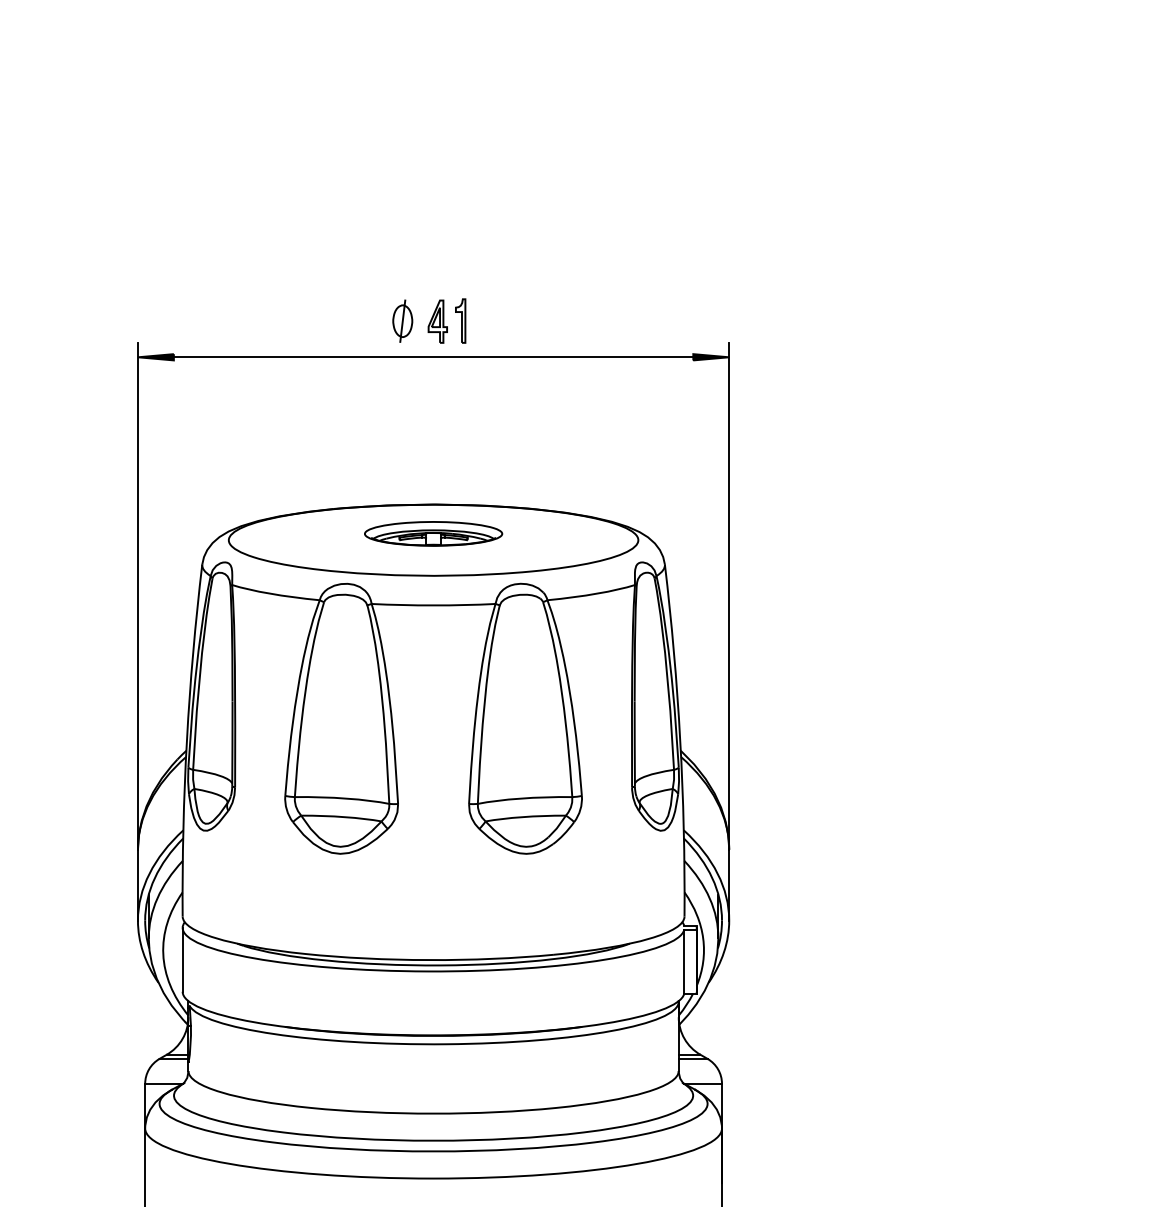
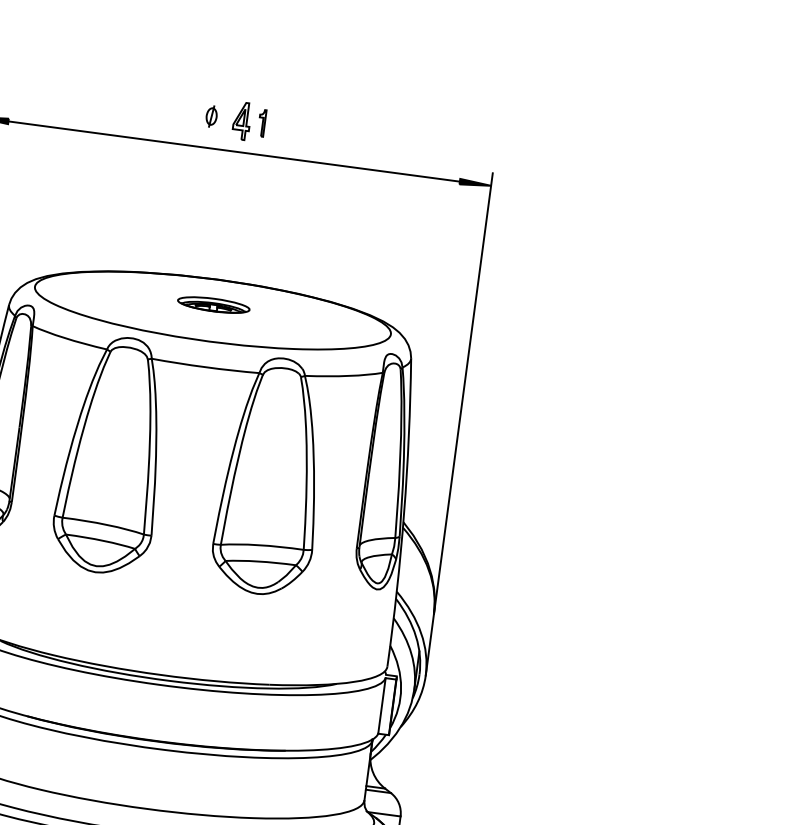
part: (402, 320) -> (211, 115), size x0.6
part: (460, 320) -> (261, 122), size x0.7
part: (433, 533) -> (213, 304), size x0.6

